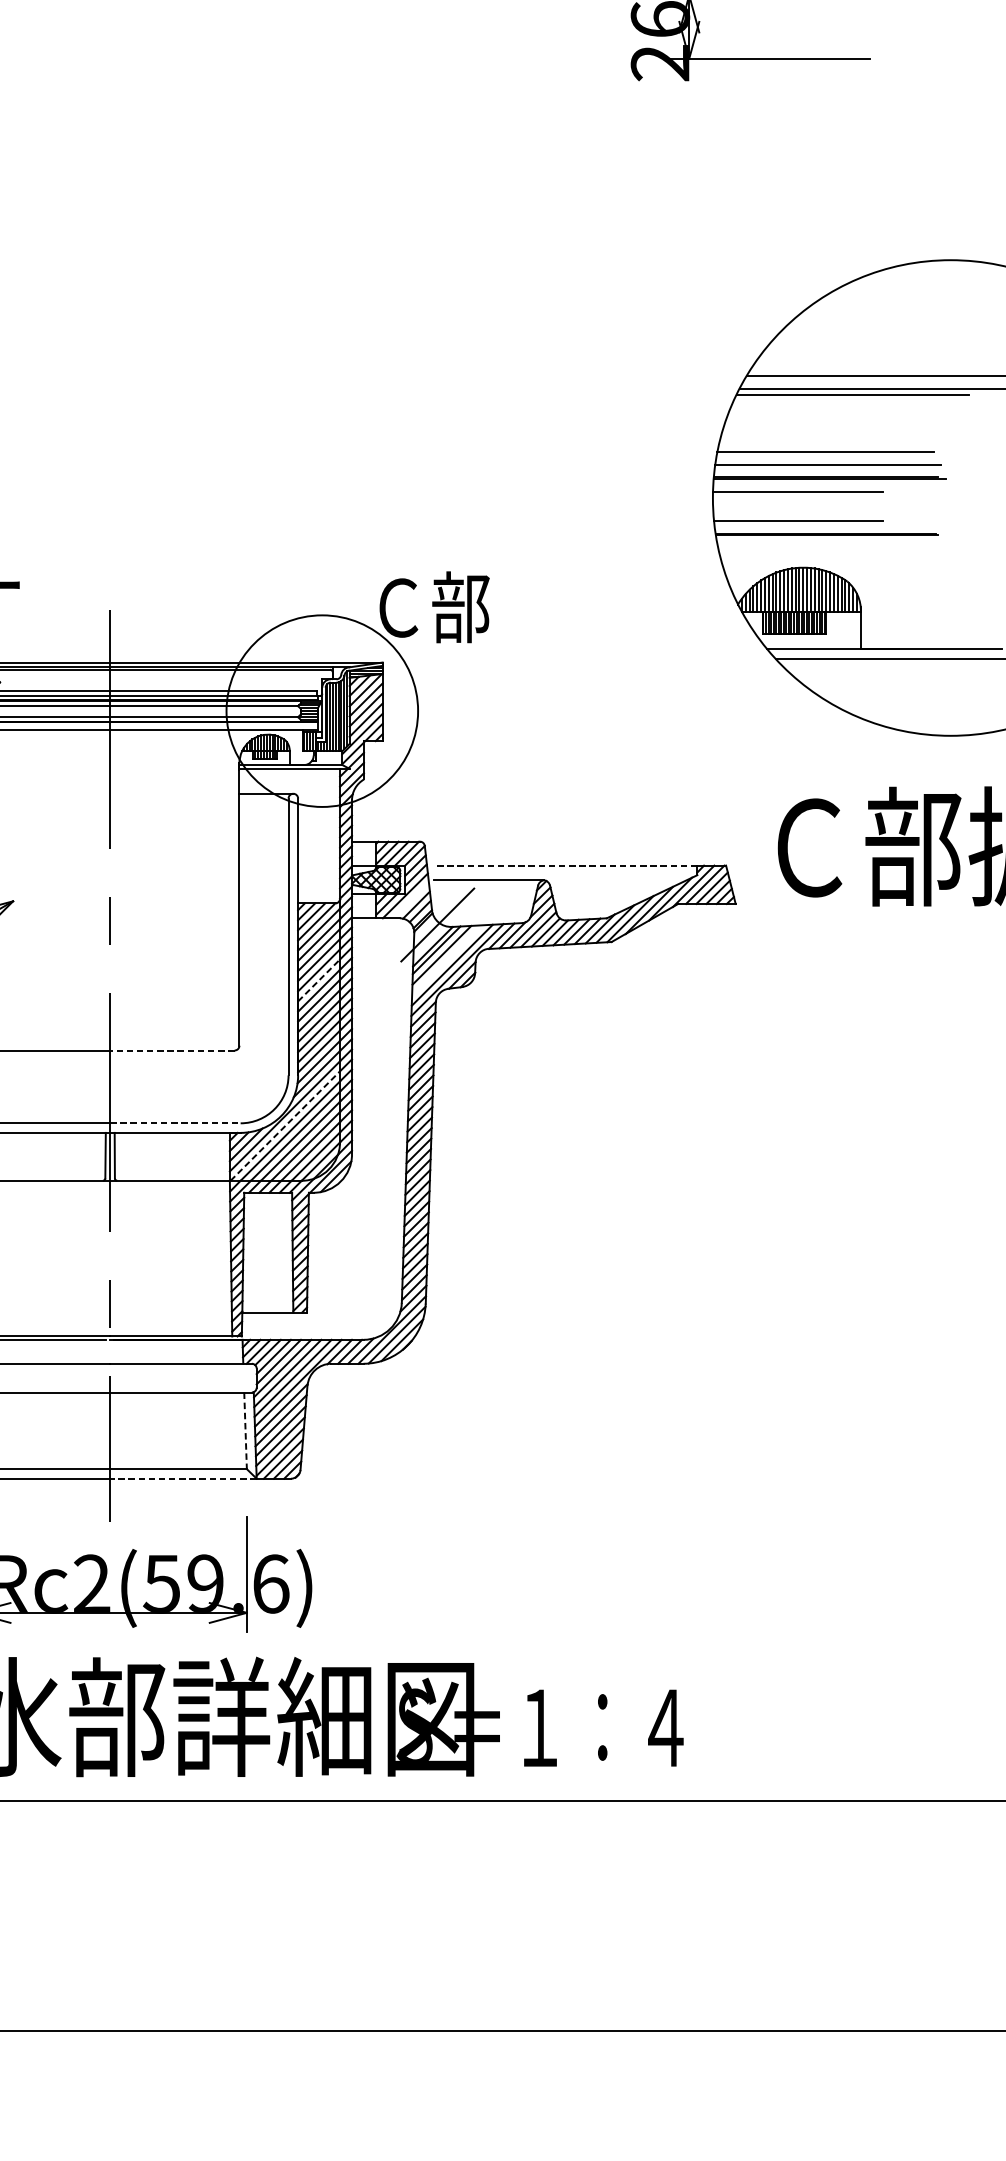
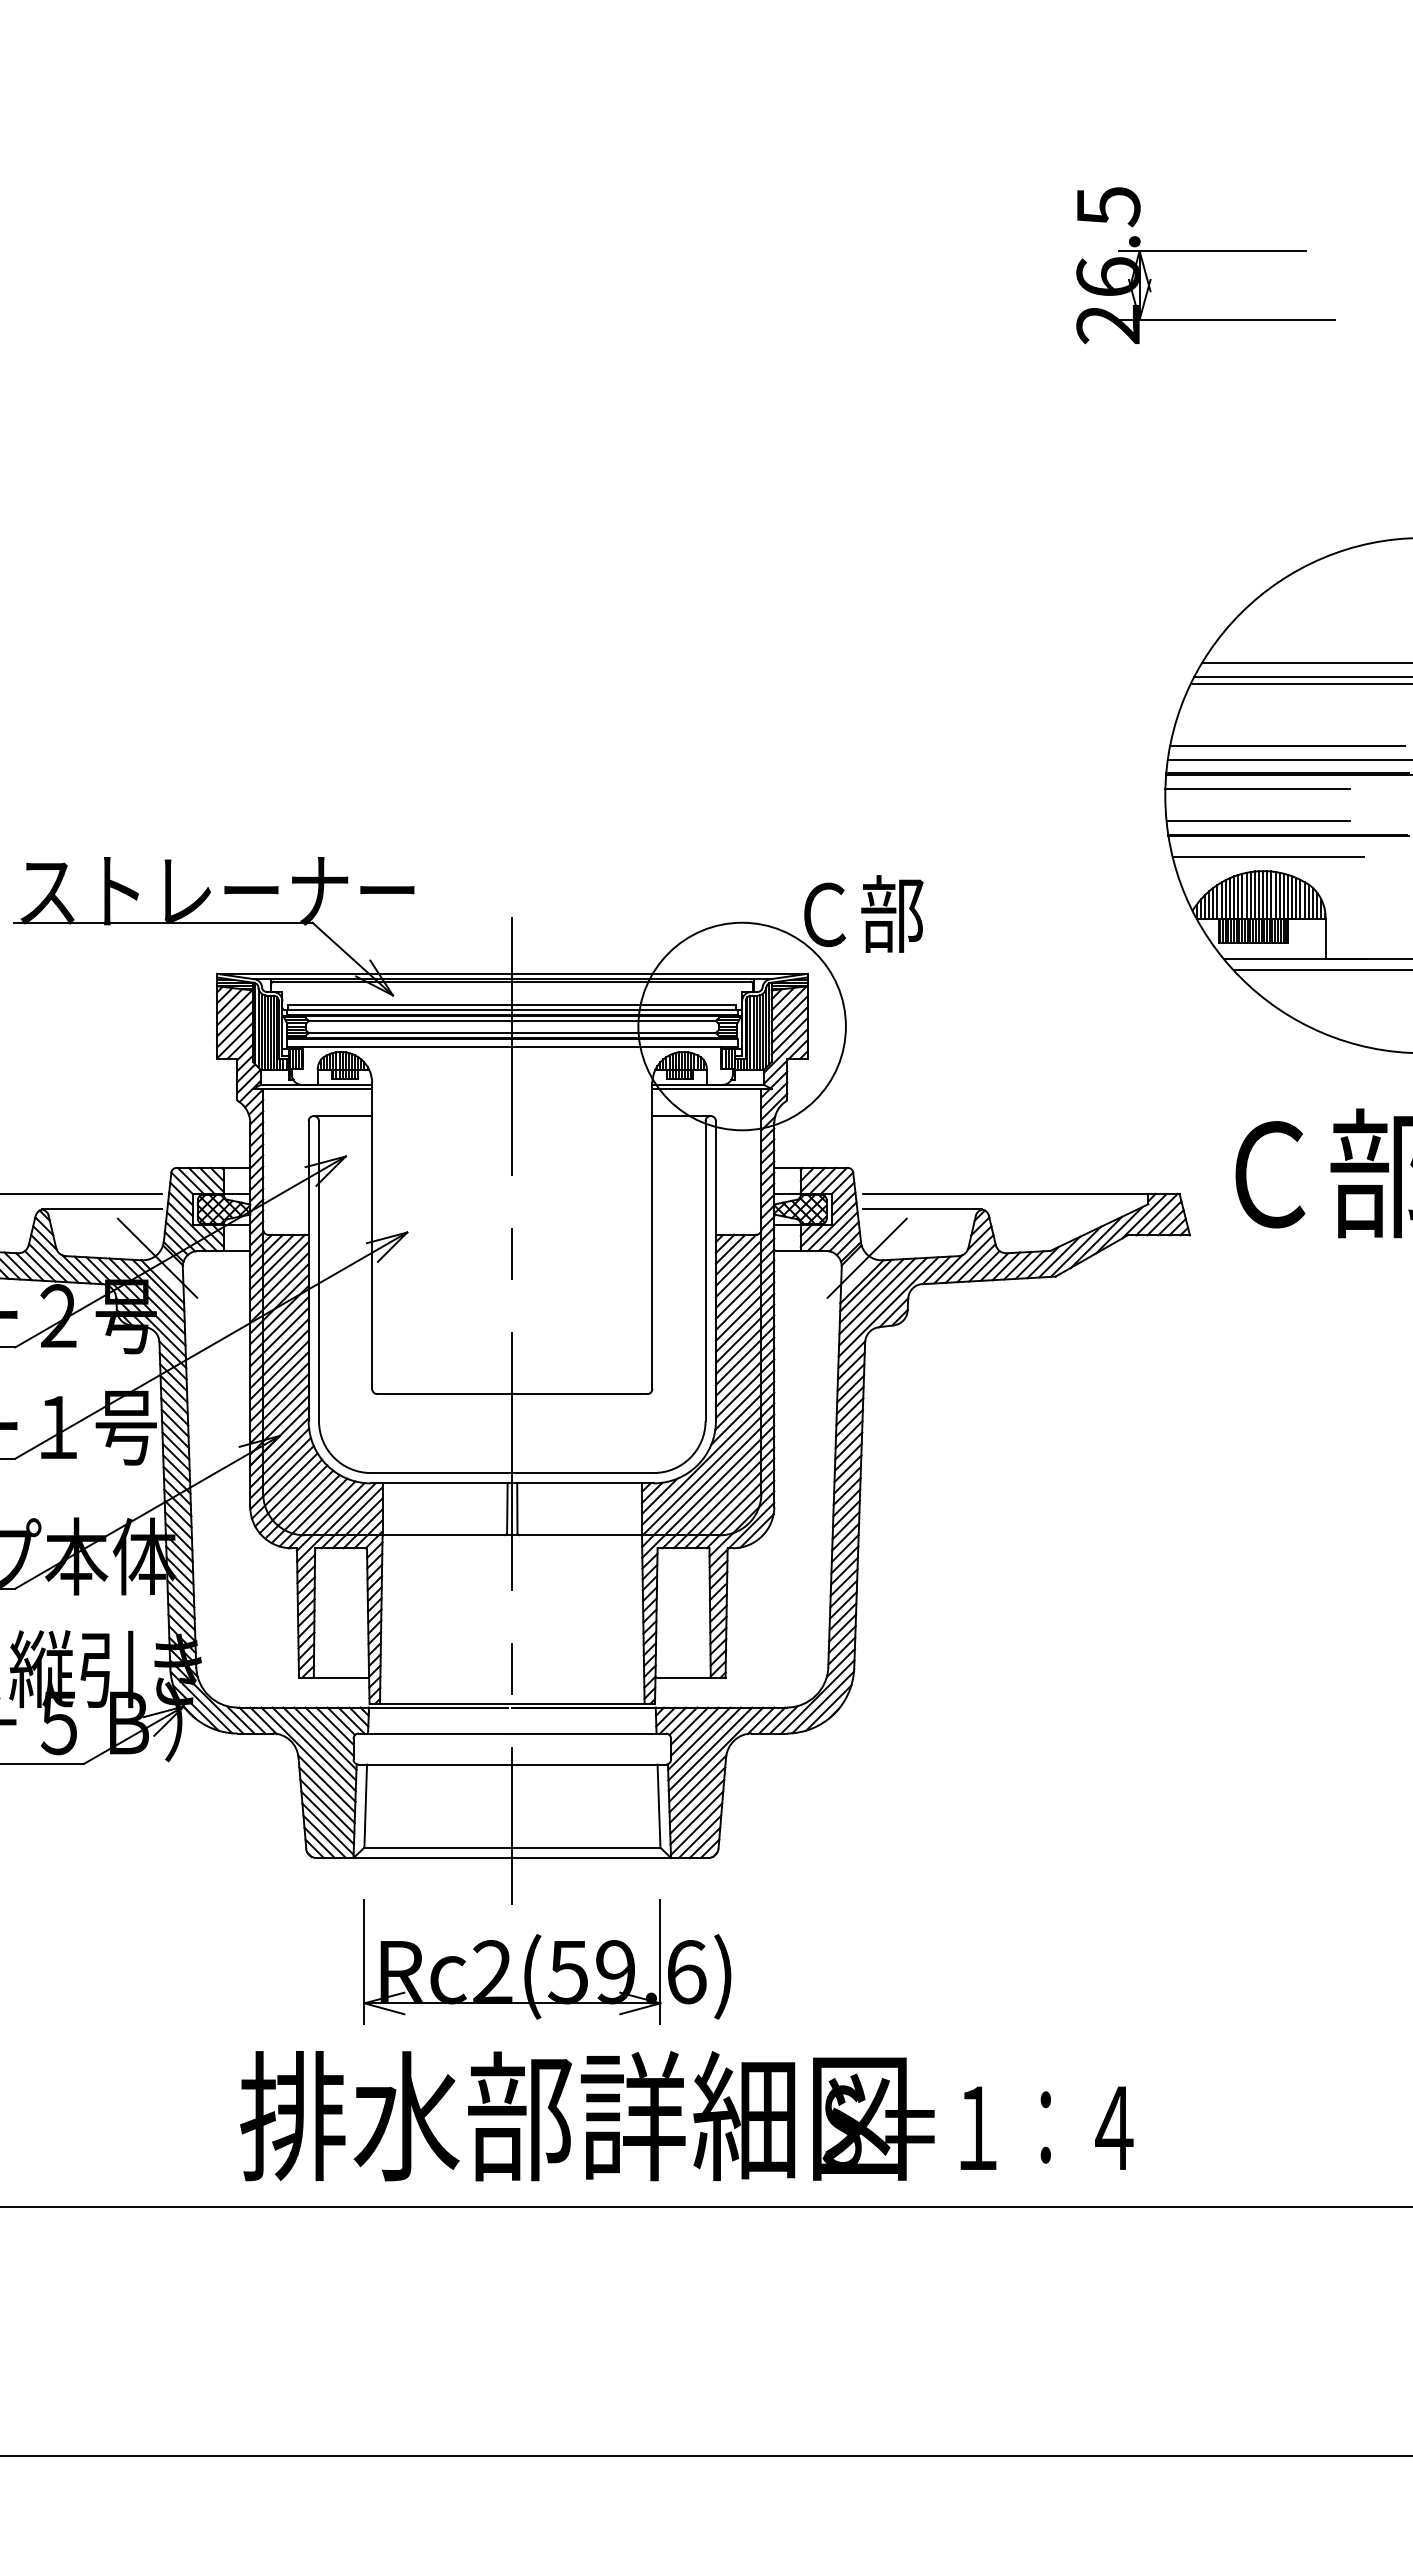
line: (807, 554) -> (1267, 856), added
line: (565, 865) -> (1005, 1193), dashed -> solid
line: (410, 900) -> (837, 1231), added
line: (447, 960) -> (877, 1296), added
line: (319, 979) -> (739, 1317), dashed -> solid
line: (172, 1050) -> (579, 1394), dashed -> solid
line: (174, 1123) -> (582, 1473), dashed -> solid
line: (285, 1126) -> (702, 1476), dashed -> solid
line: (246, 1431) -> (659, 1806), dashed -> solid
line: (183, 1479) -> (591, 1858), dashed -> solid

